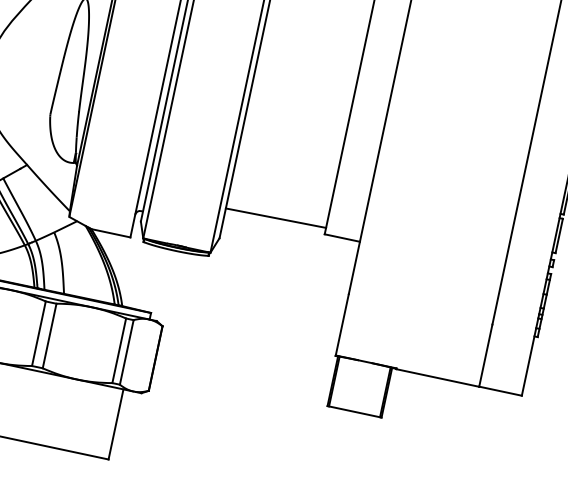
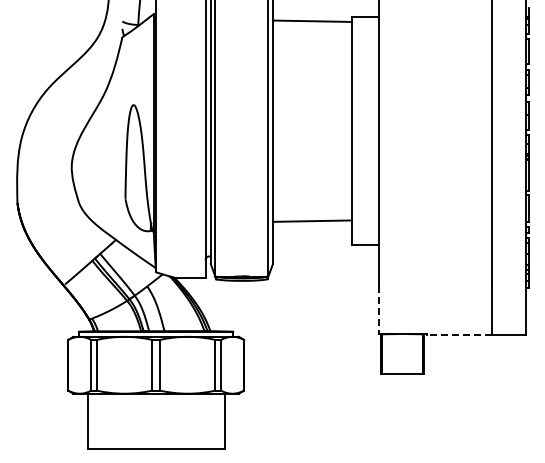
line: (275, 217) -> (311, 220), moved
line: (342, 325) -> (379, 310), solid -> dashed
line: (437, 377) -> (459, 334), solid -> dashed

